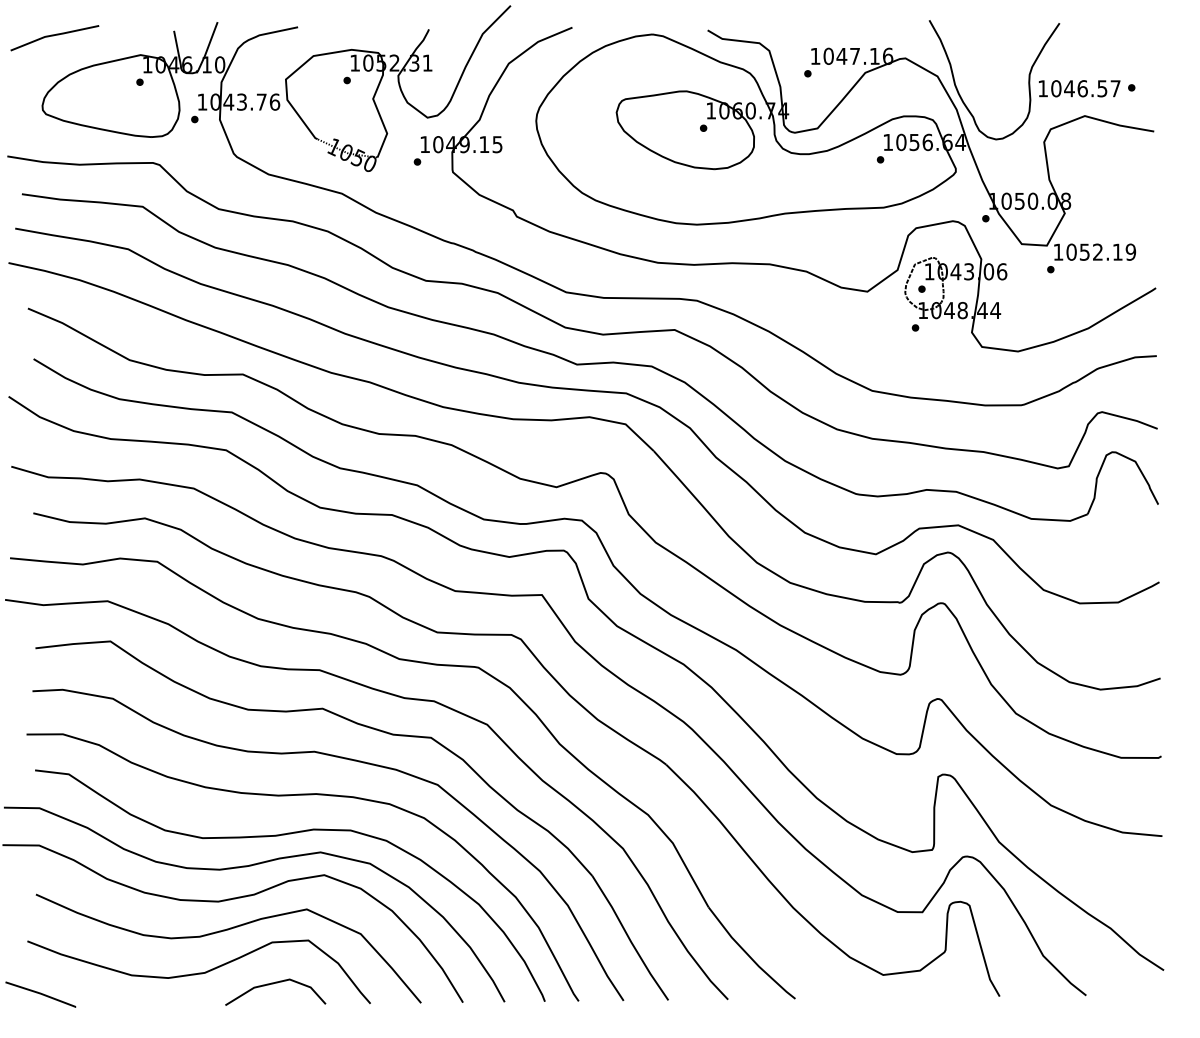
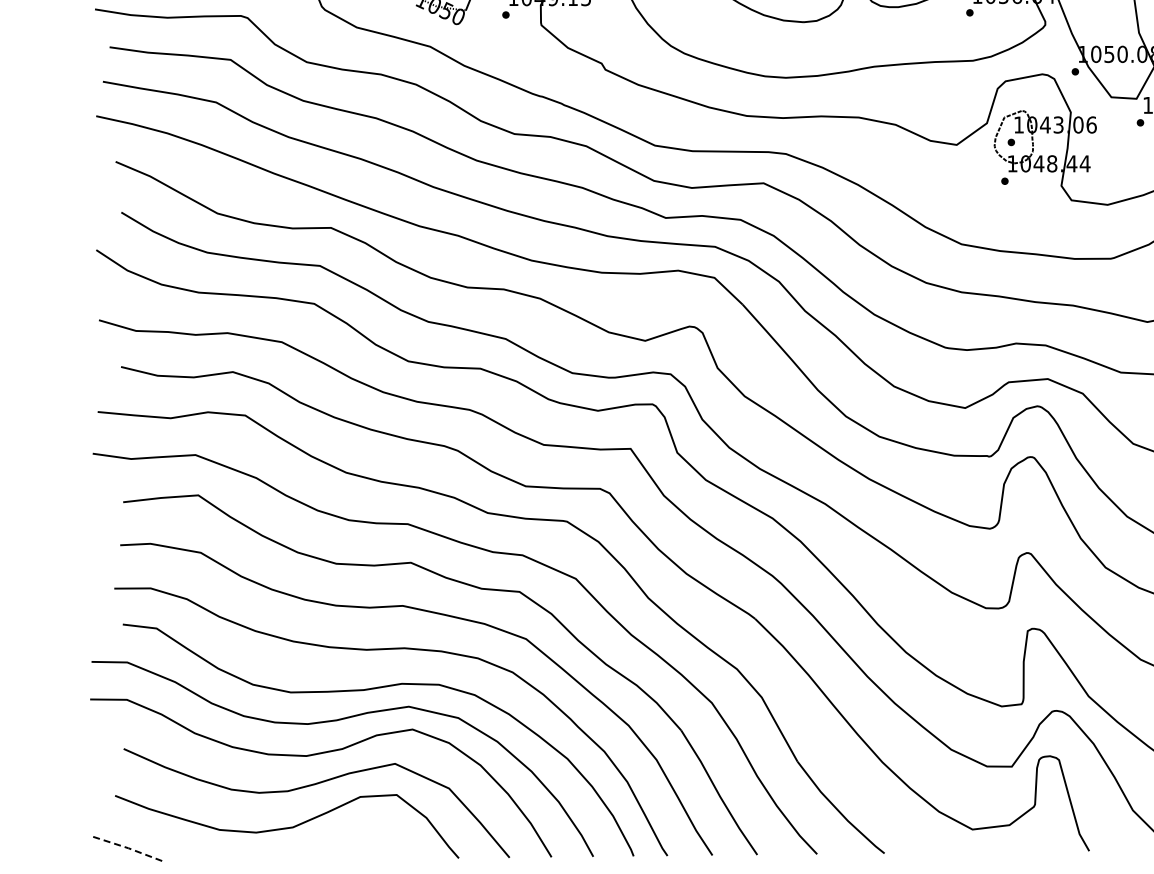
line: (273, 984) -> (361, 839), removed
line: (41, 993) -> (129, 848), solid -> dashed

